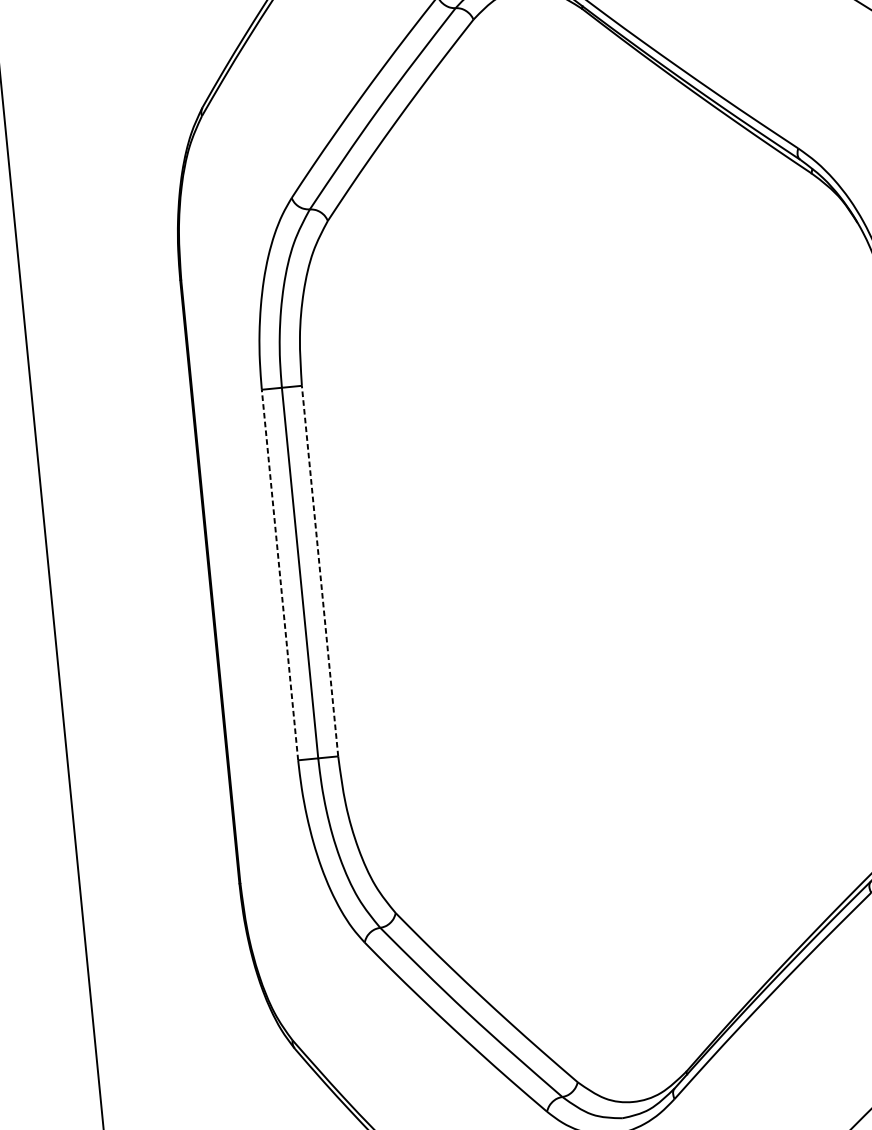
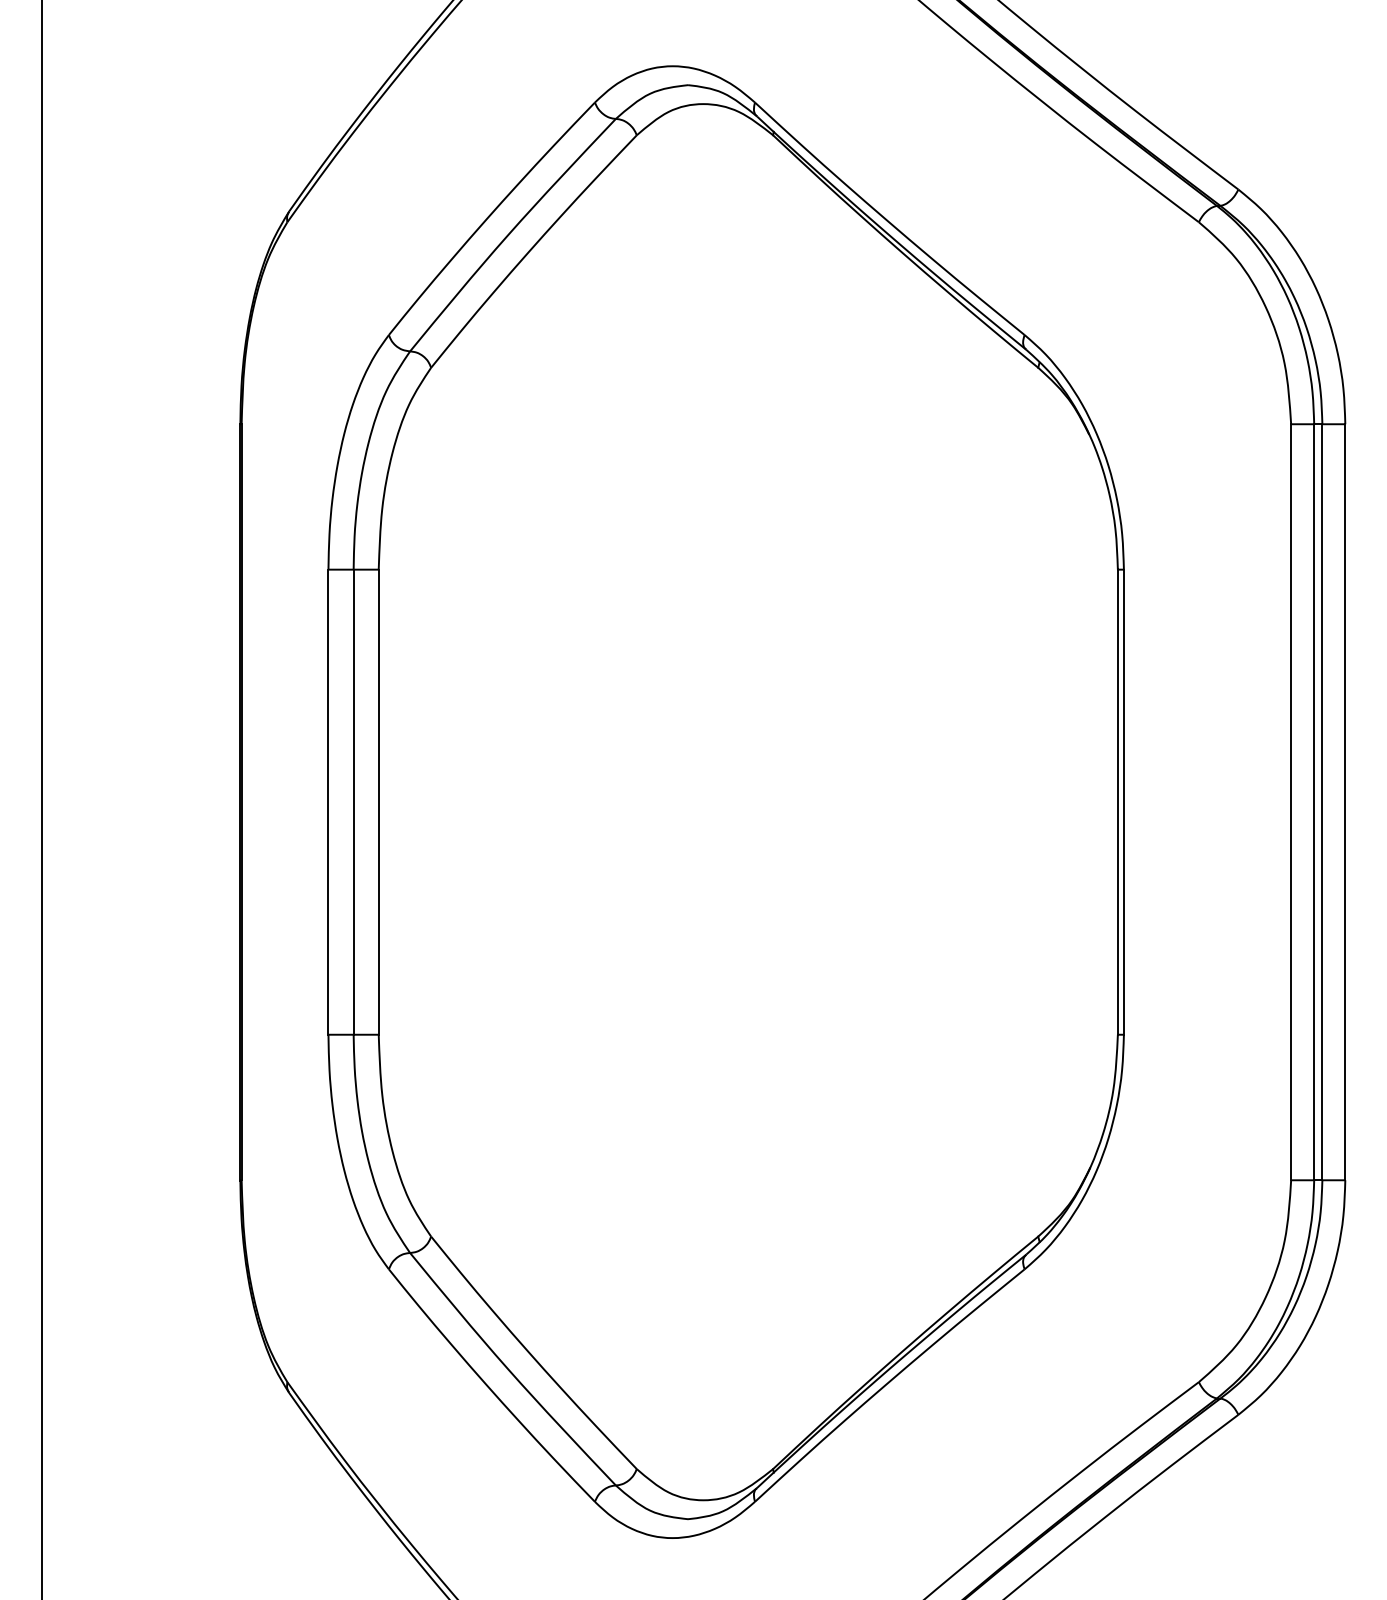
line: (319, 571) -> (378, 802), dashed -> solid
line: (280, 575) -> (328, 802), dashed -> solid

